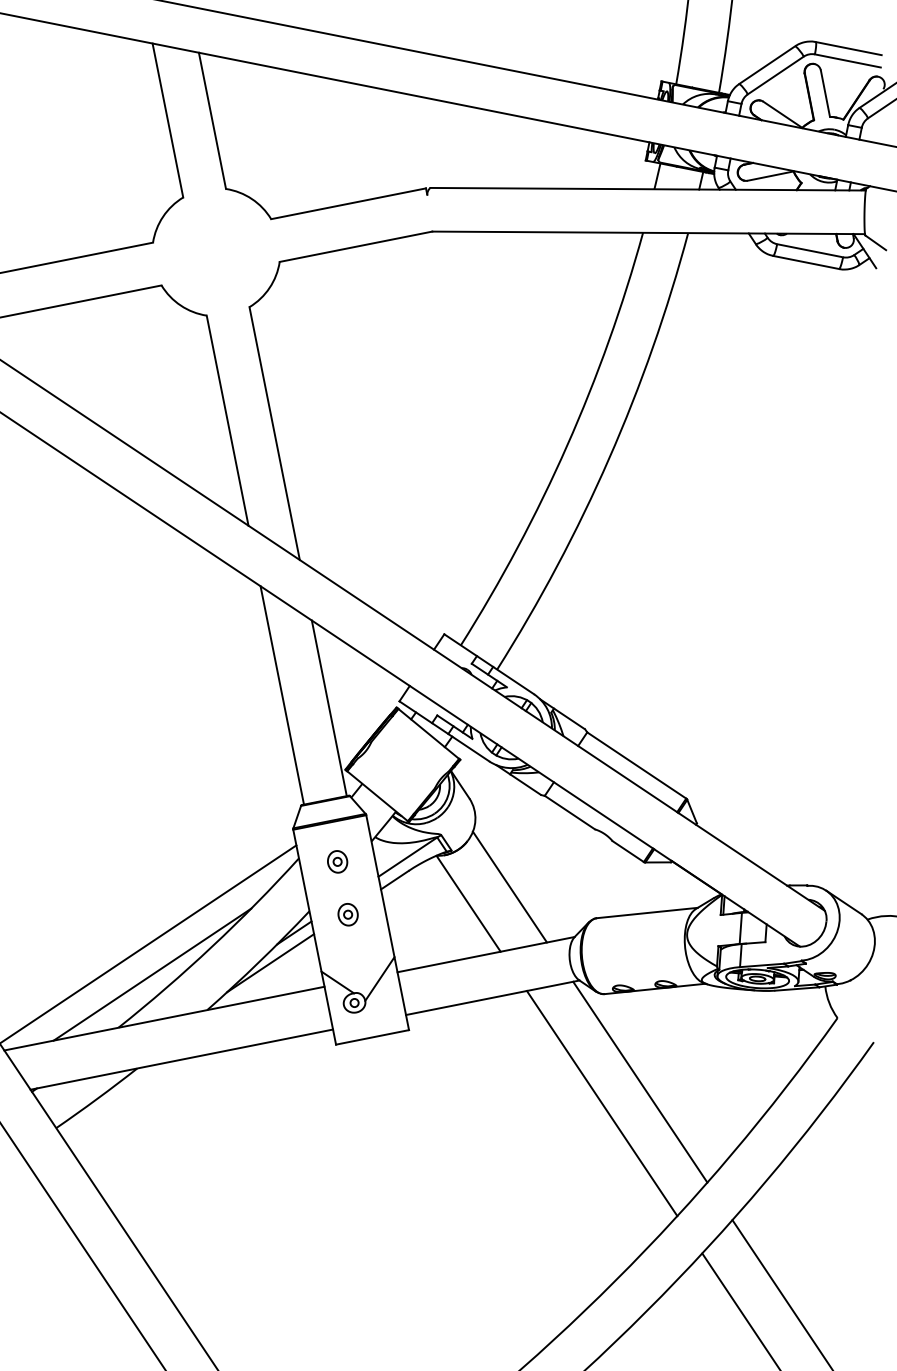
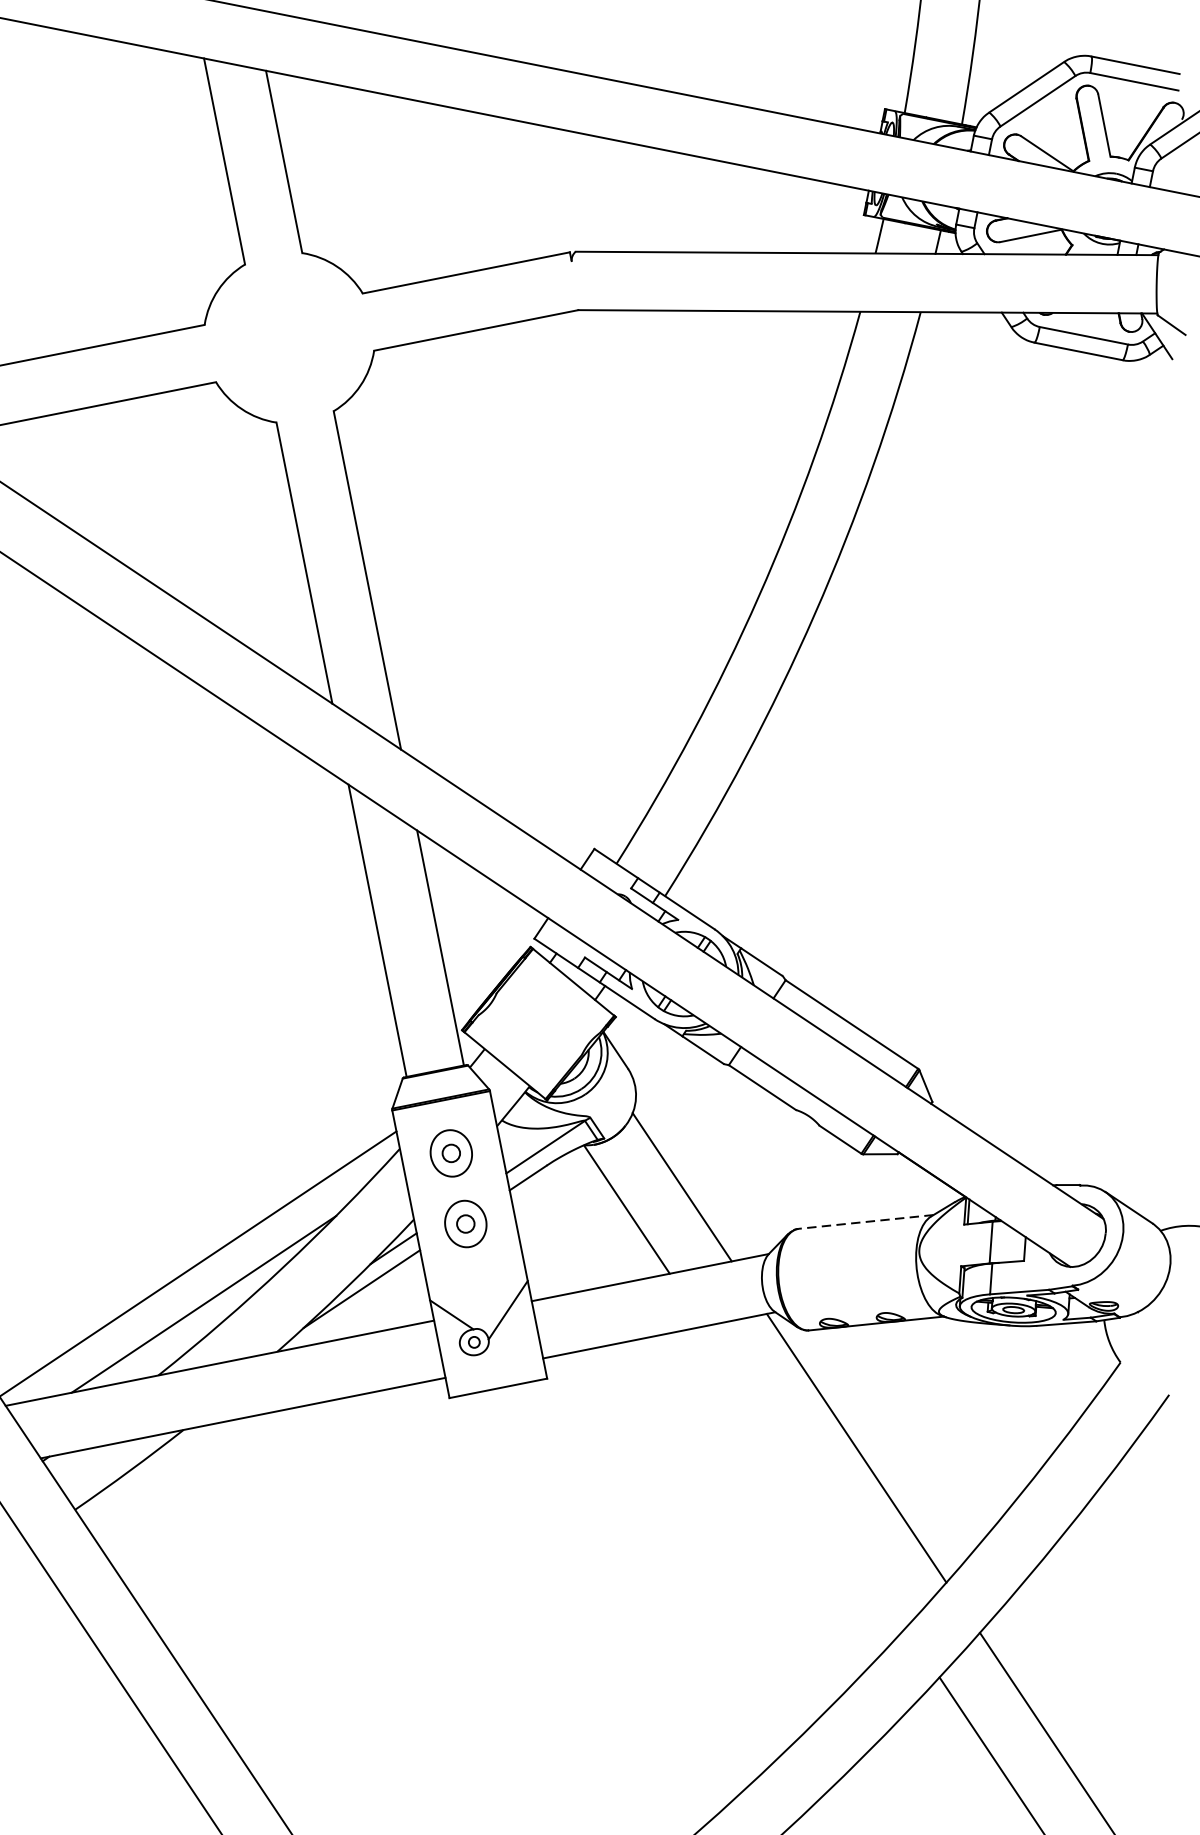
part: (337, 861) -> (451, 1153), size x1.6
line: (647, 913) -> (866, 1222), solid -> dashed
part: (347, 914) -> (464, 1223), size x1.6
line: (601, 1103) -> (804, 1476), removed

